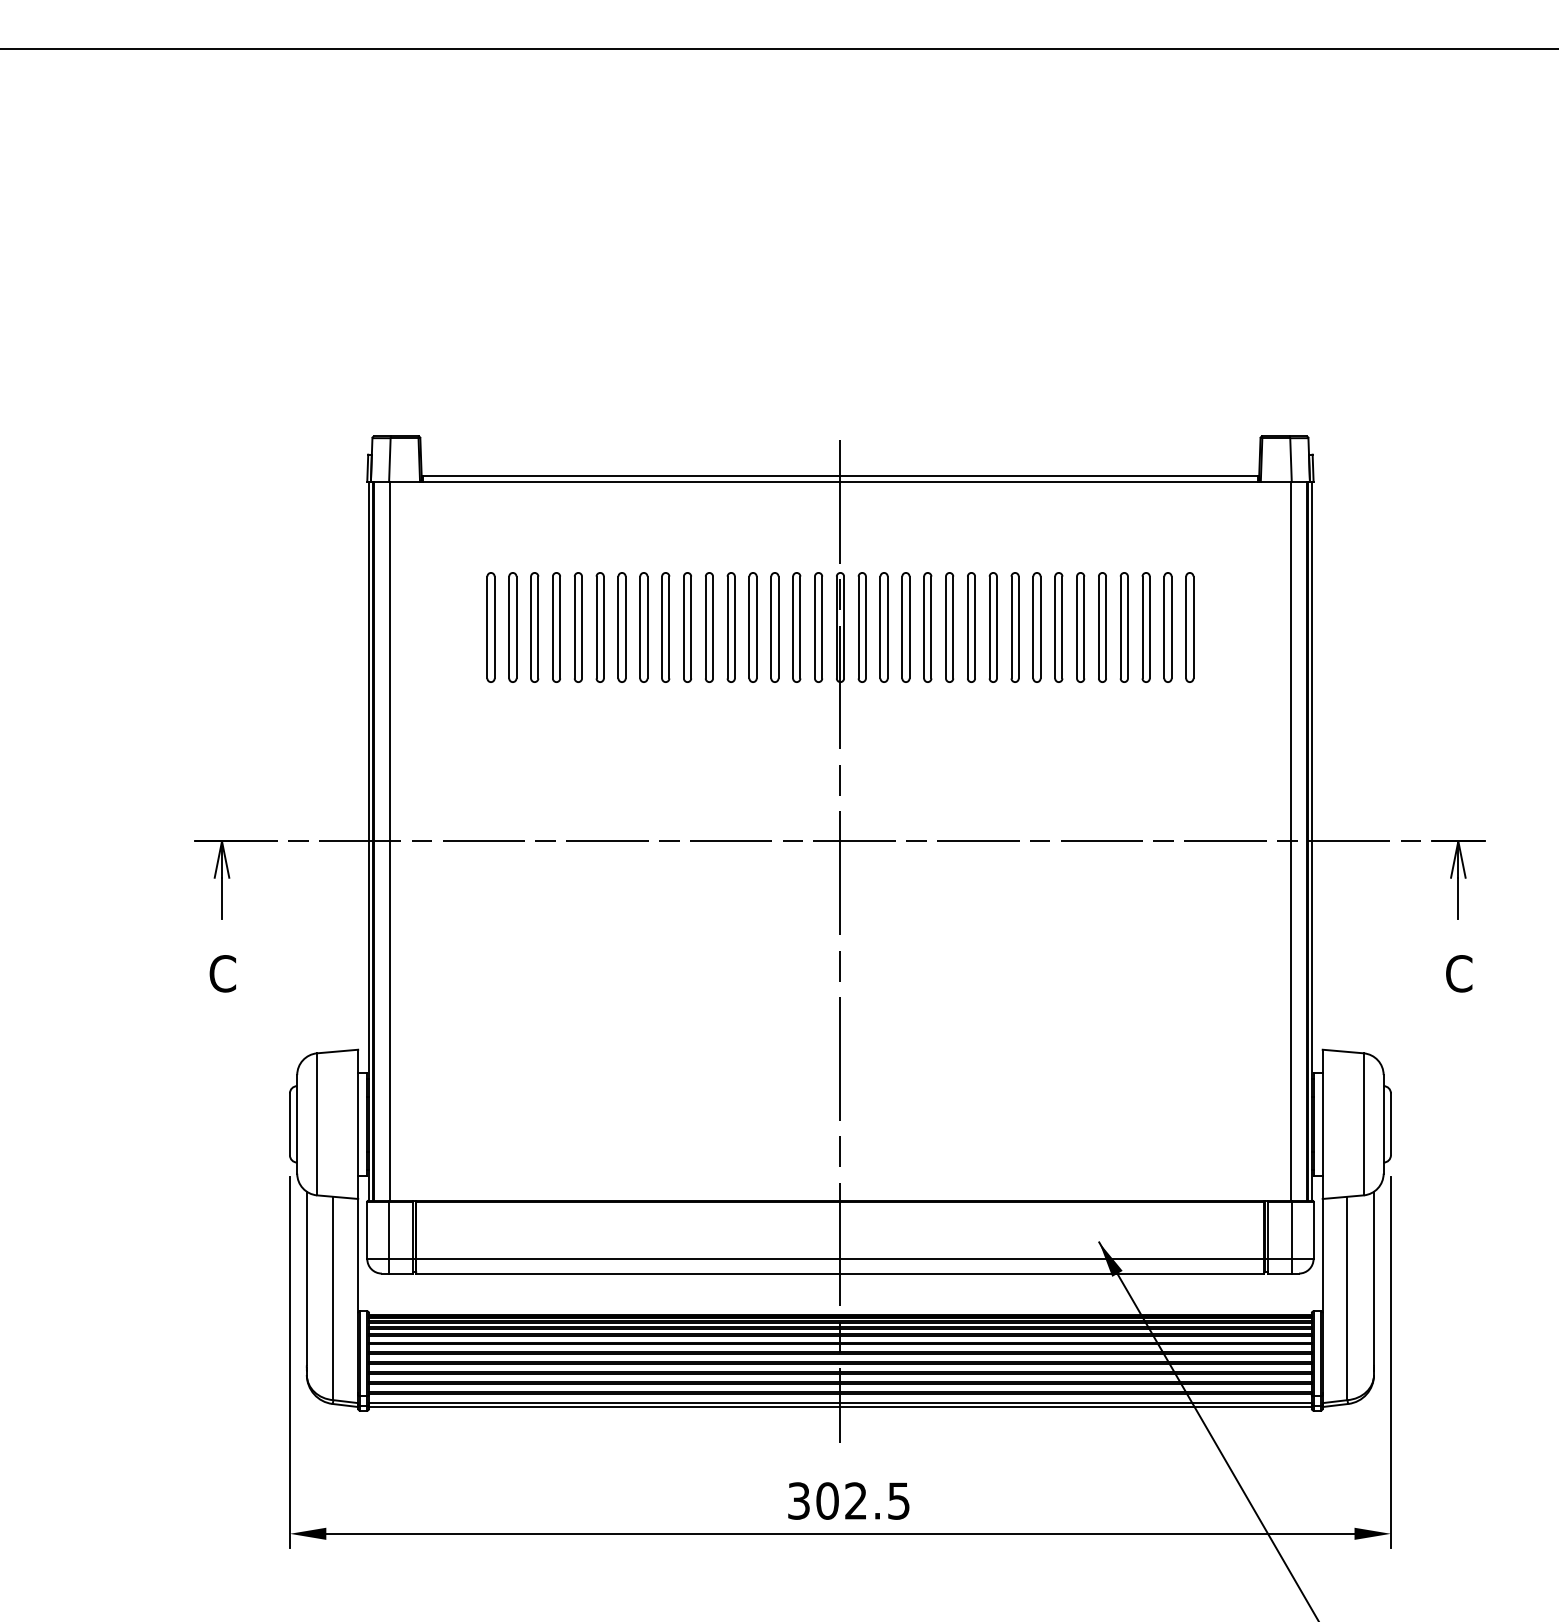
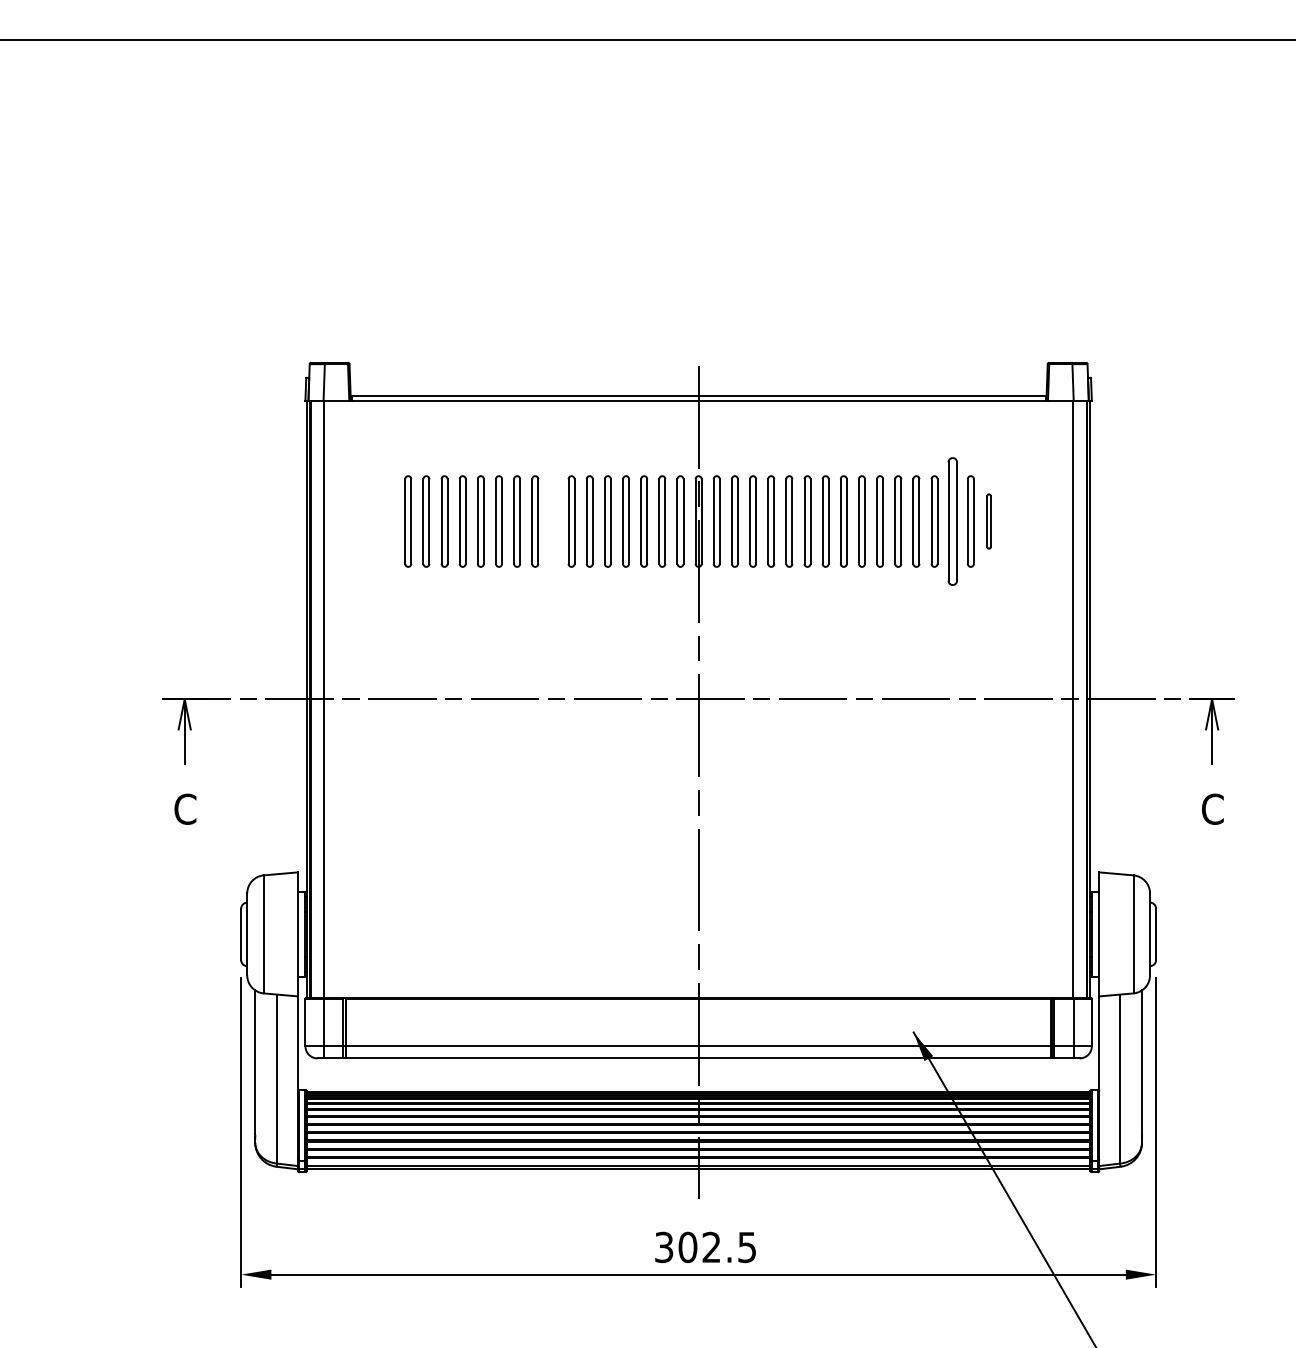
part: (665, 627) -> (553, 521), removed
part: (1145, 627) -> (952, 521), size x1.4
part: (1189, 627) -> (988, 521), size x0.6

